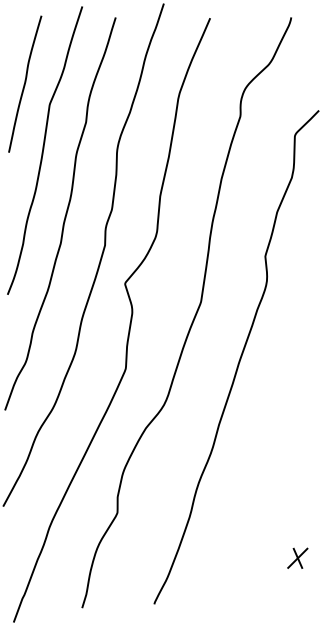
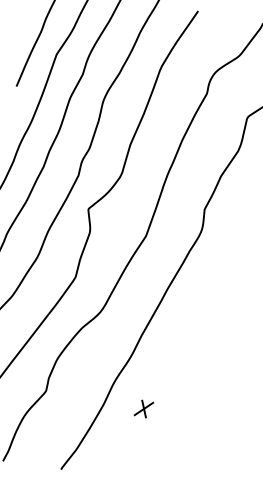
part: (297, 557) -> (143, 408), moved

